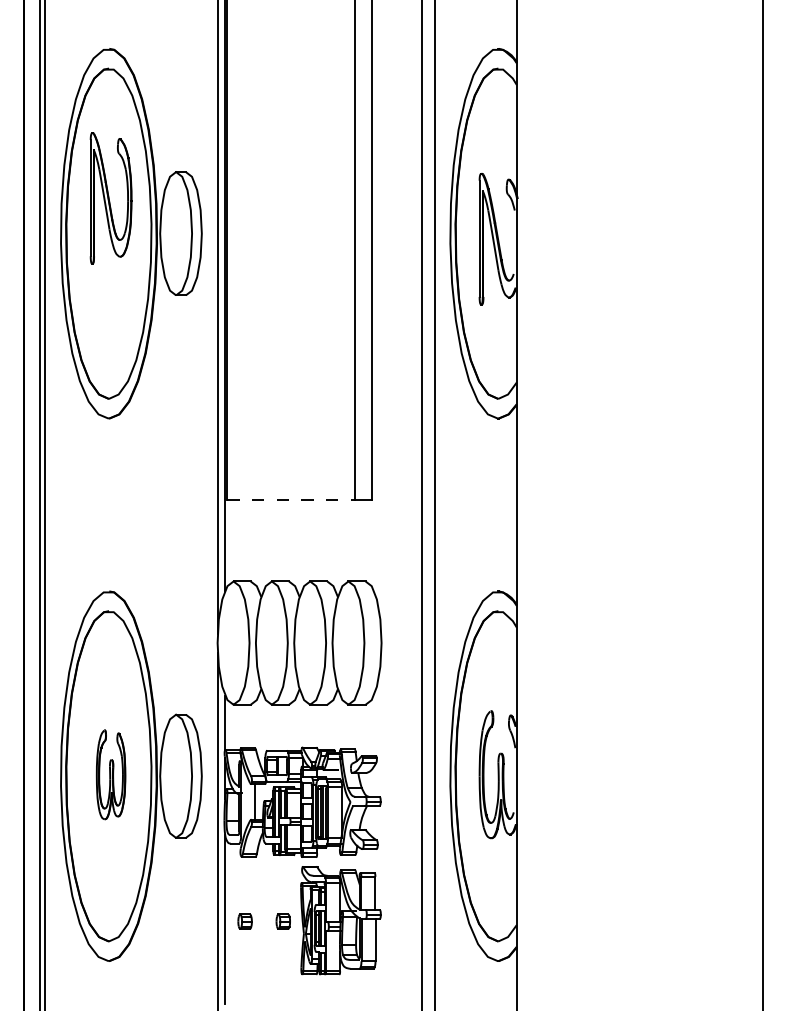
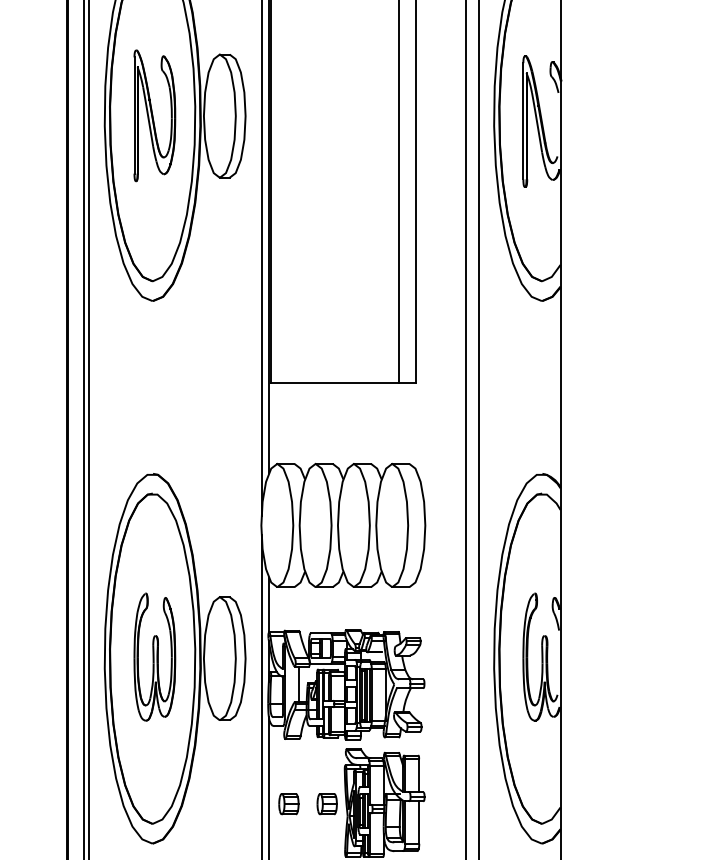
part: (110, 198) -> (154, 115), moved
line: (291, 500) -> (335, 382), dashed -> solid
part: (110, 774) -> (154, 656), size x1.43
part: (244, 921) -> (288, 803), size x1.43
part: (282, 921) -> (326, 803), size x1.43

